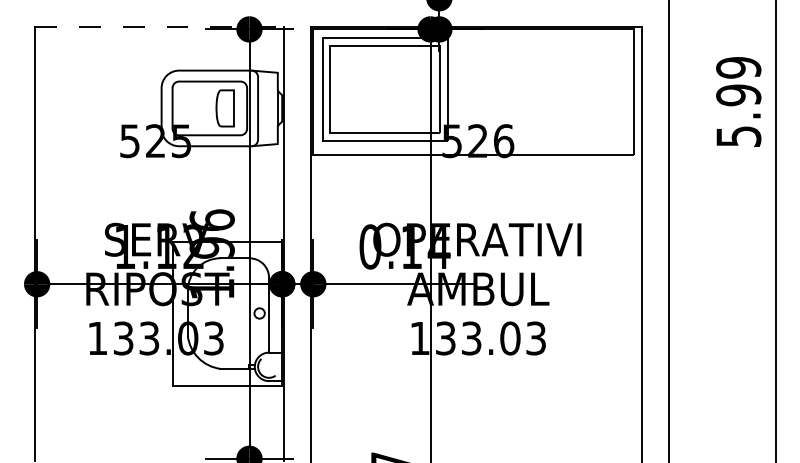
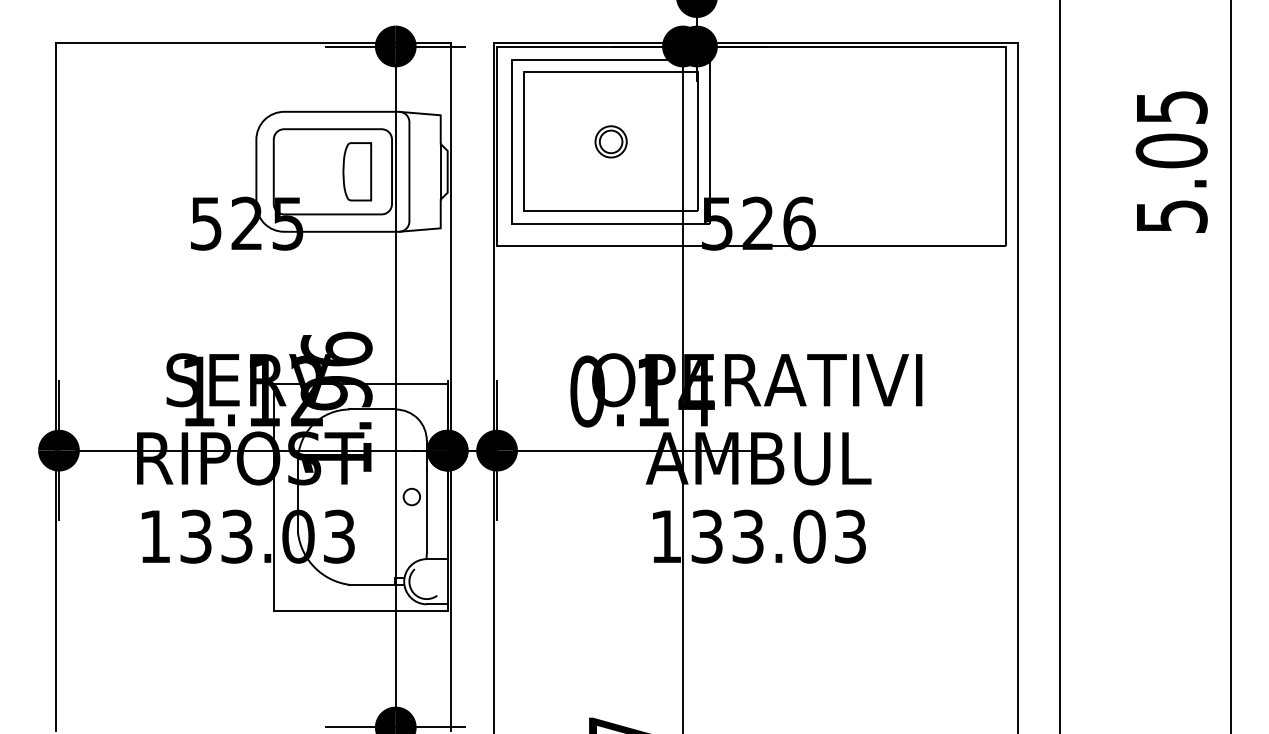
line: (159, 27) -> (253, 43), dashed -> solid
text: (738, 81) -> (1171, 129), 5.99 -> 5.05
part: (384, 89) -> (609, 141), added

